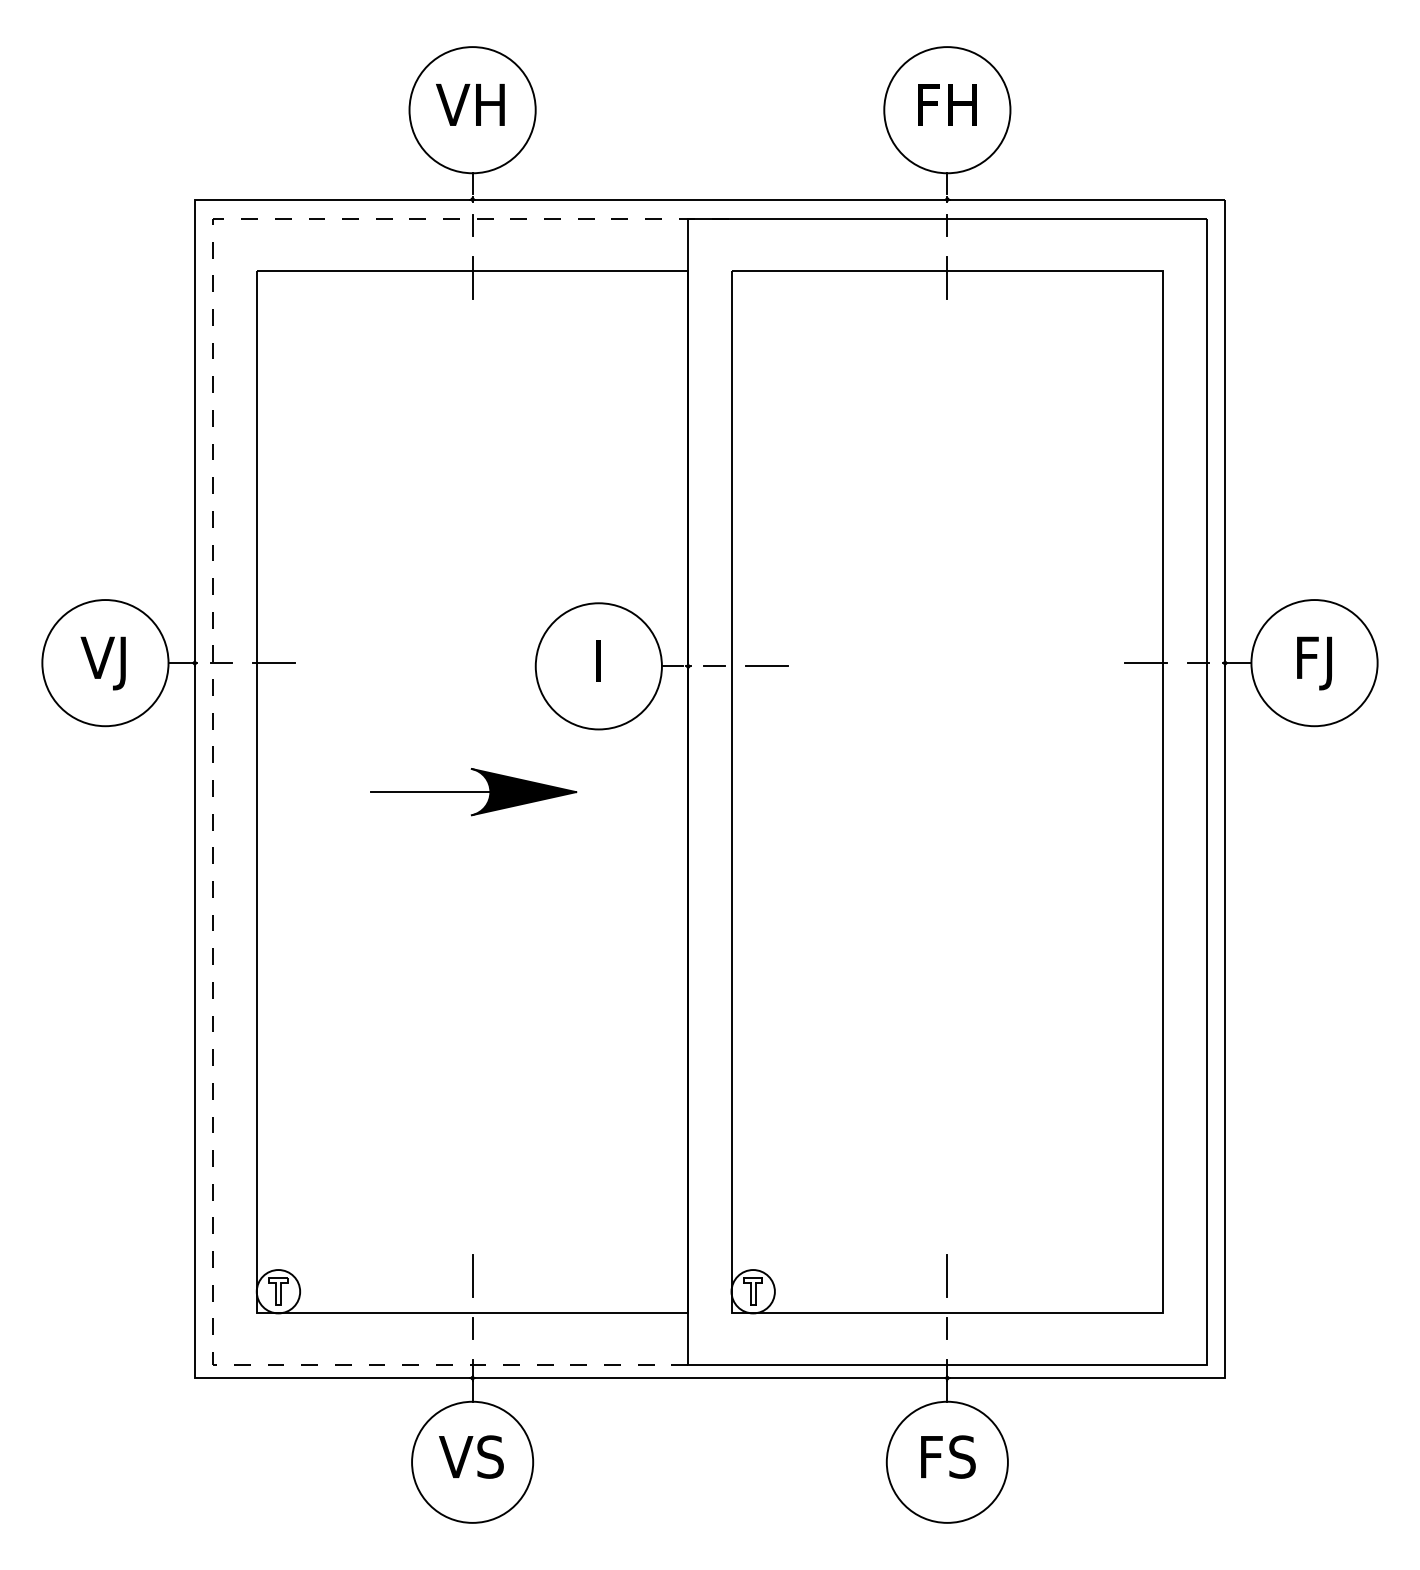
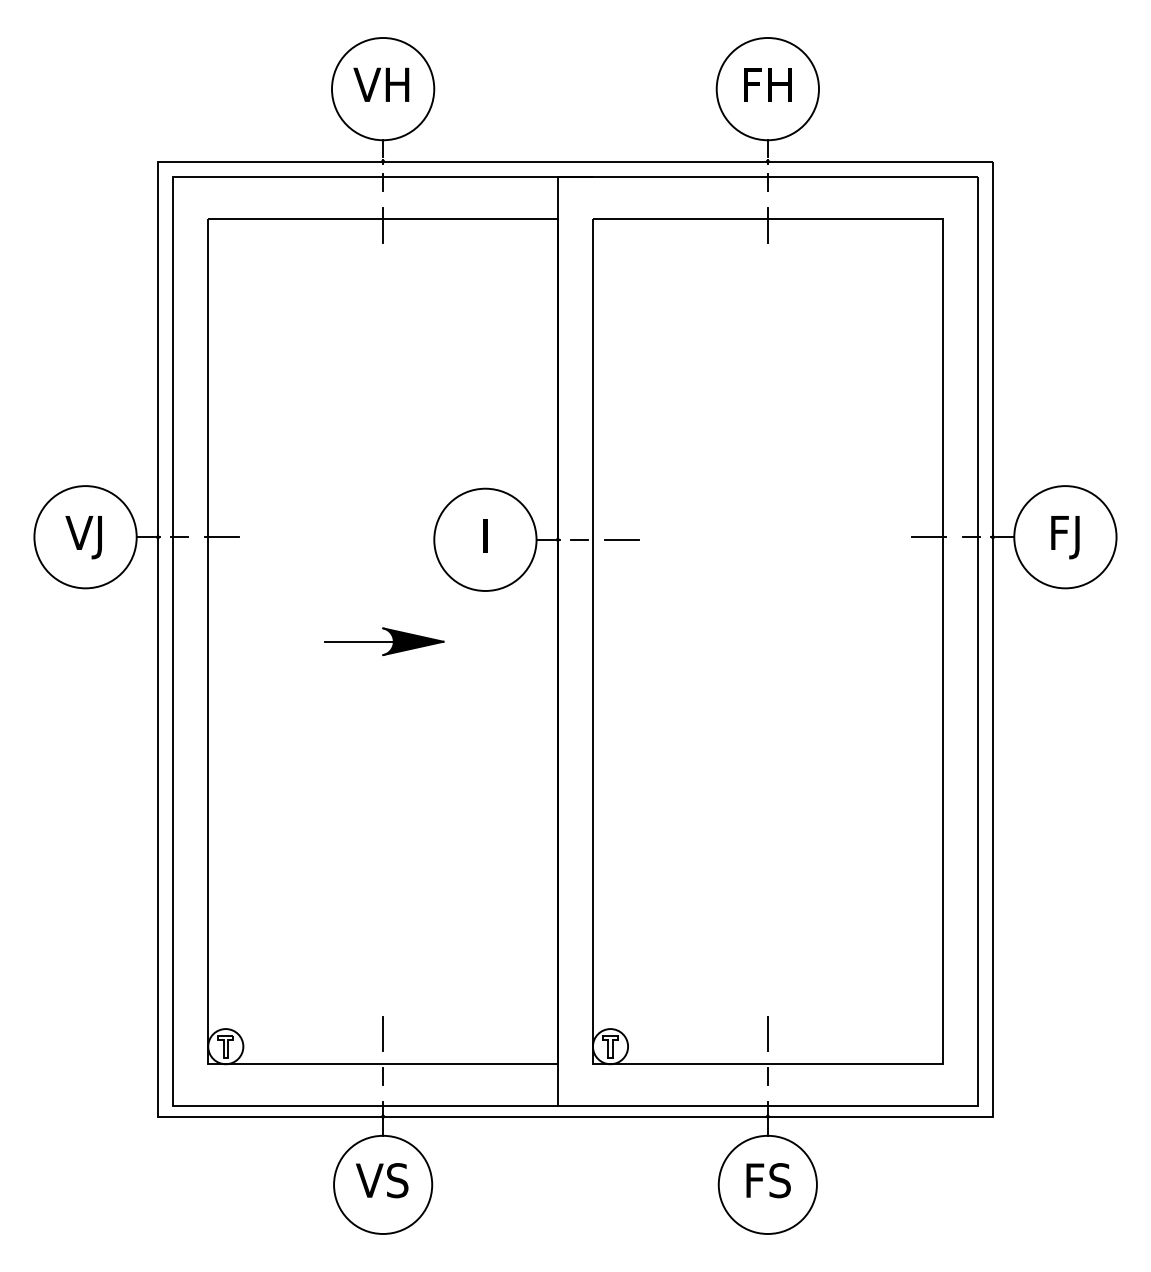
line: (213, 769) -> (173, 623), dashed -> solid
part: (474, 791) -> (384, 641), size x0.71

